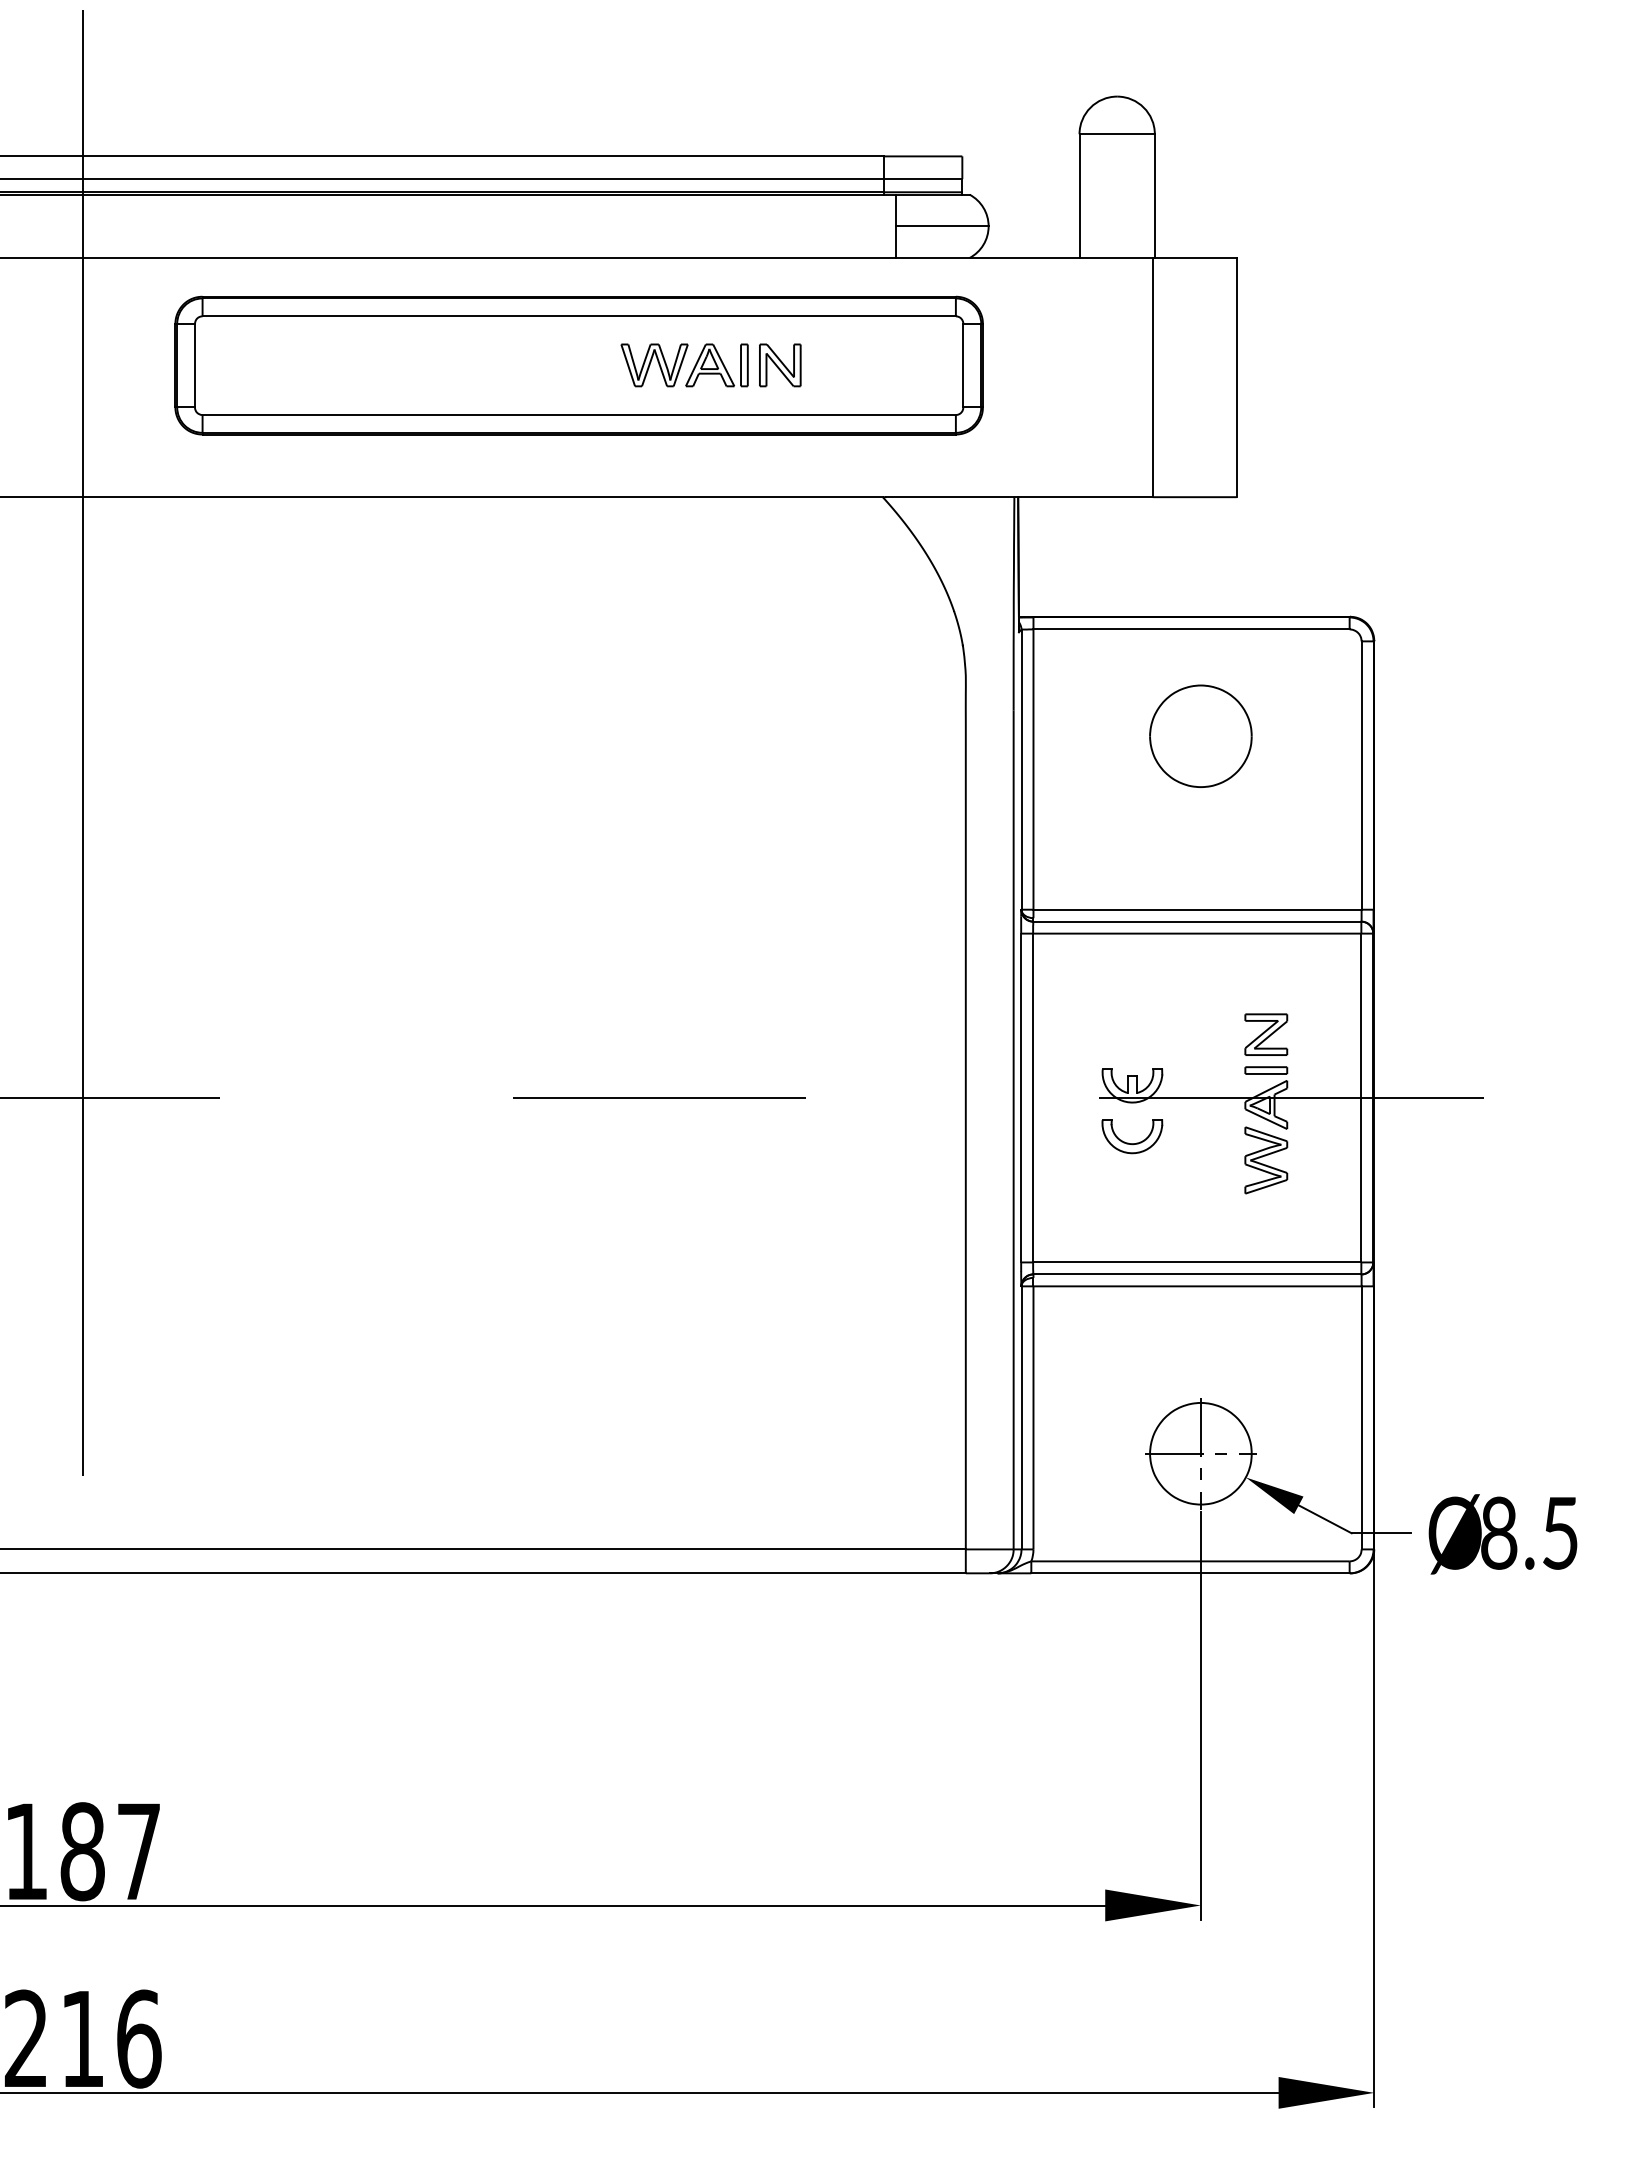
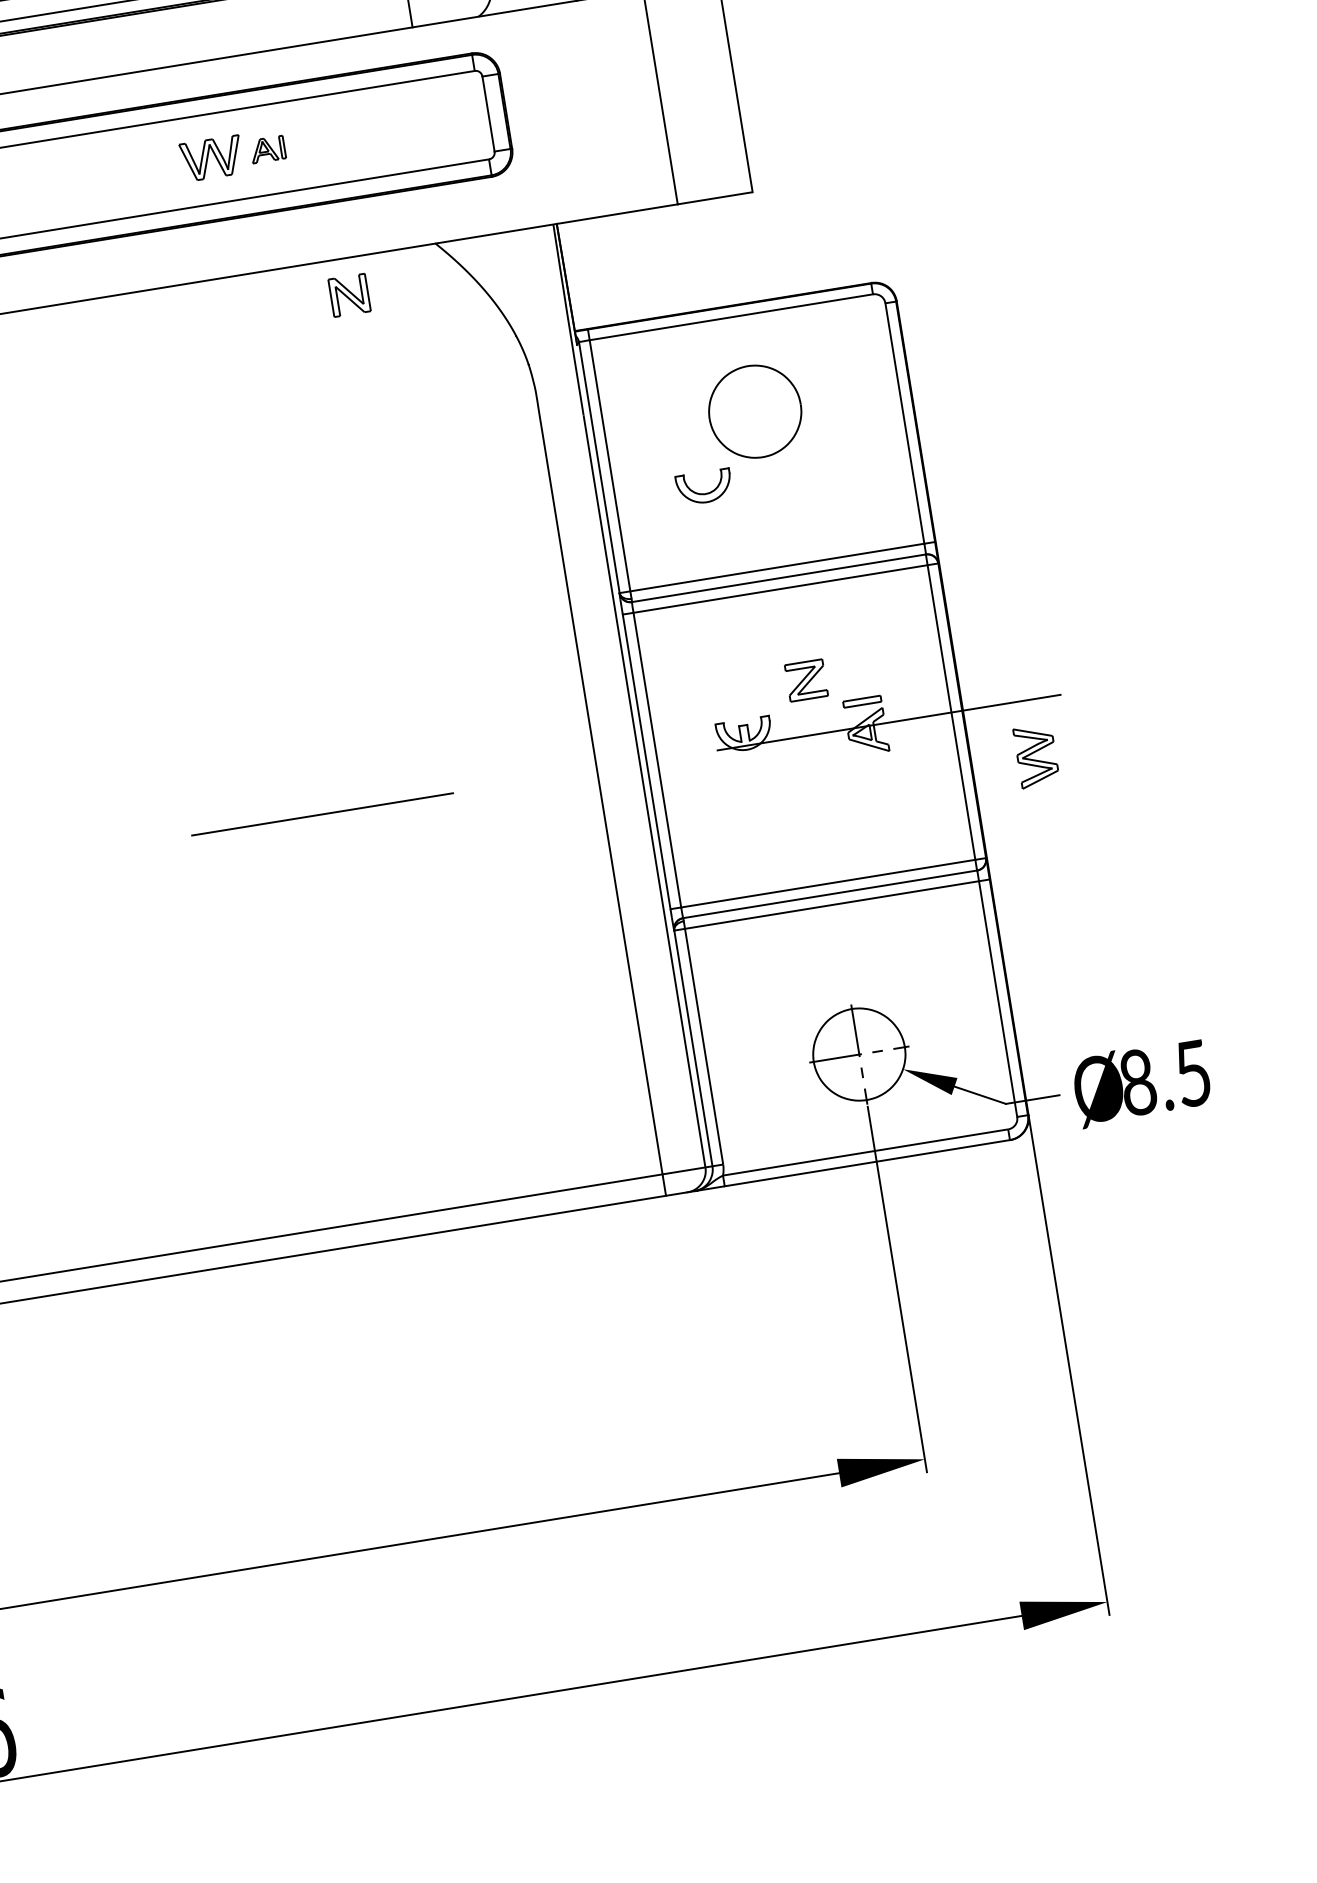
part: (716, 365) -> (267, 149), size x0.6
part: (780, 365) -> (349, 295), moved
part: (1266, 1034) -> (806, 680), moved
part: (1132, 1143) -> (705, 493), moved
part: (1266, 1160) -> (1036, 756), moved

